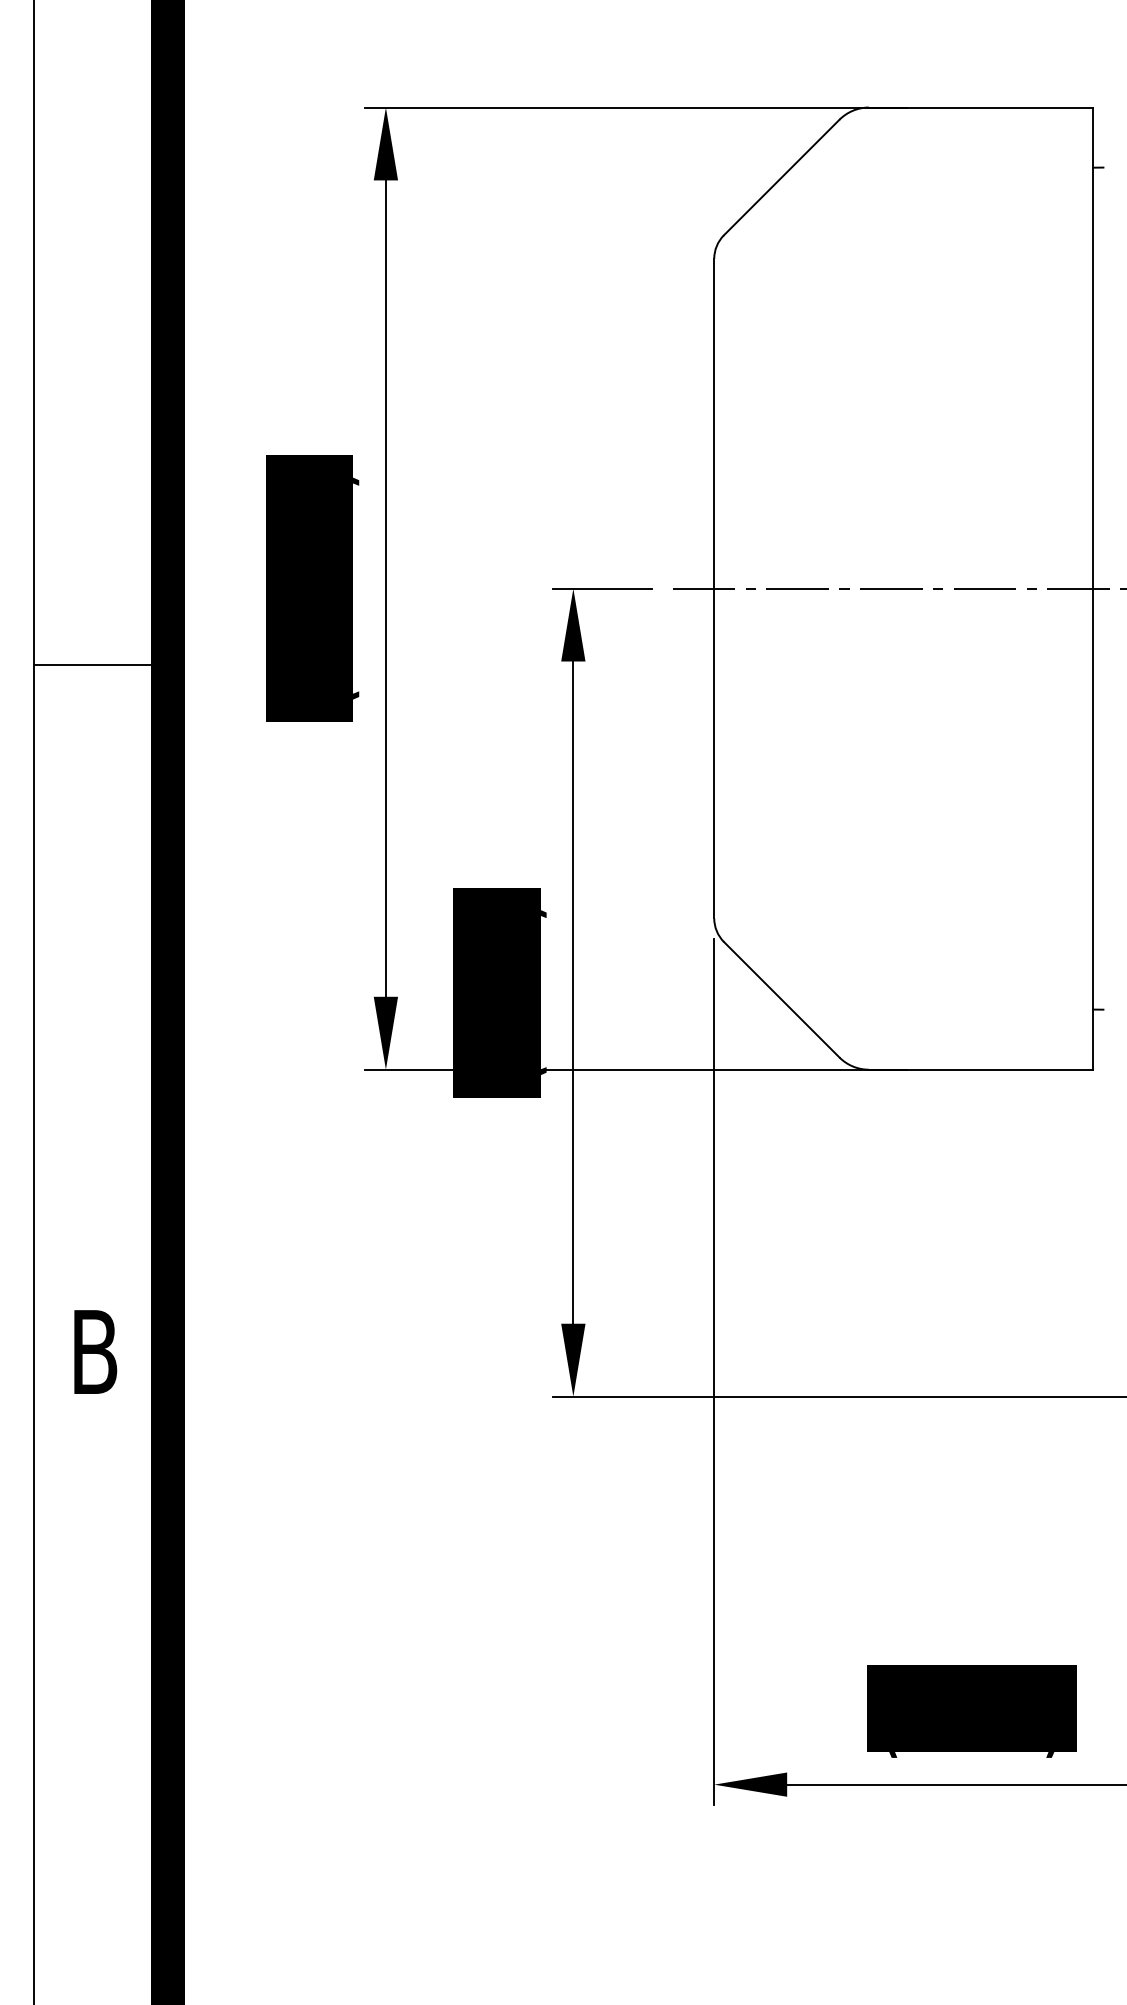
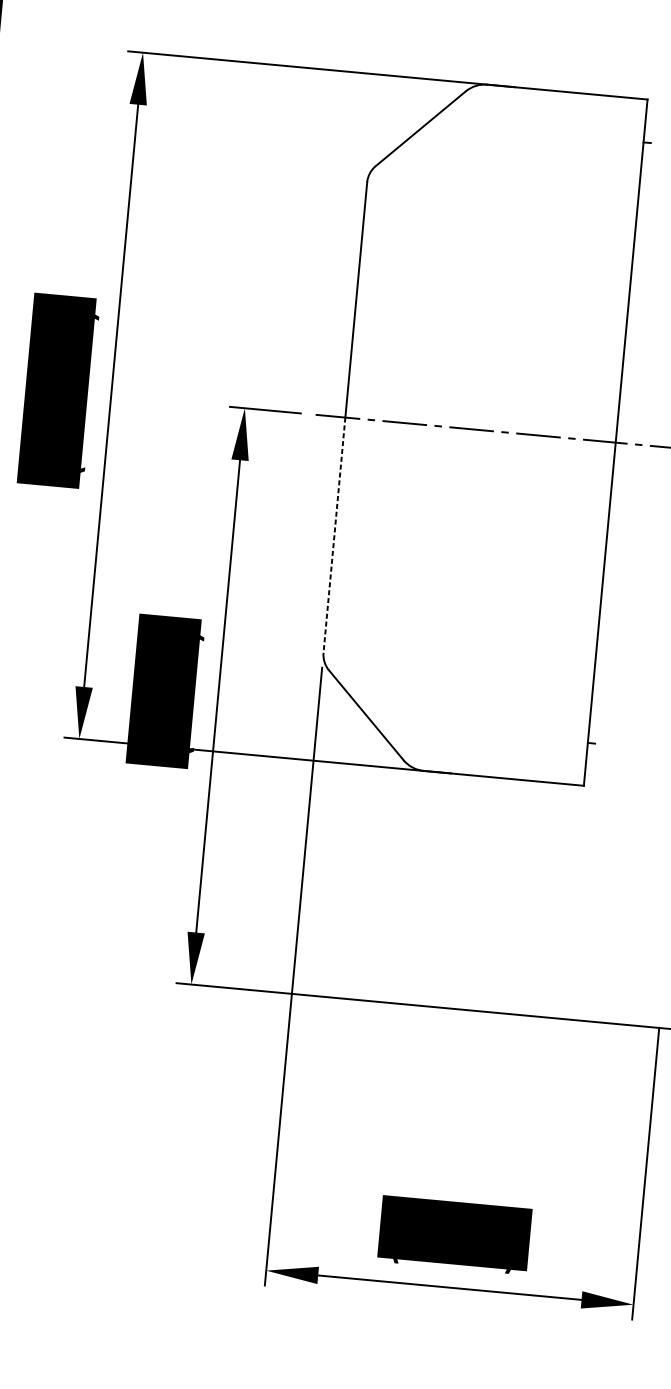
line: (714, 753) -> (334, 535), solid -> dashed

